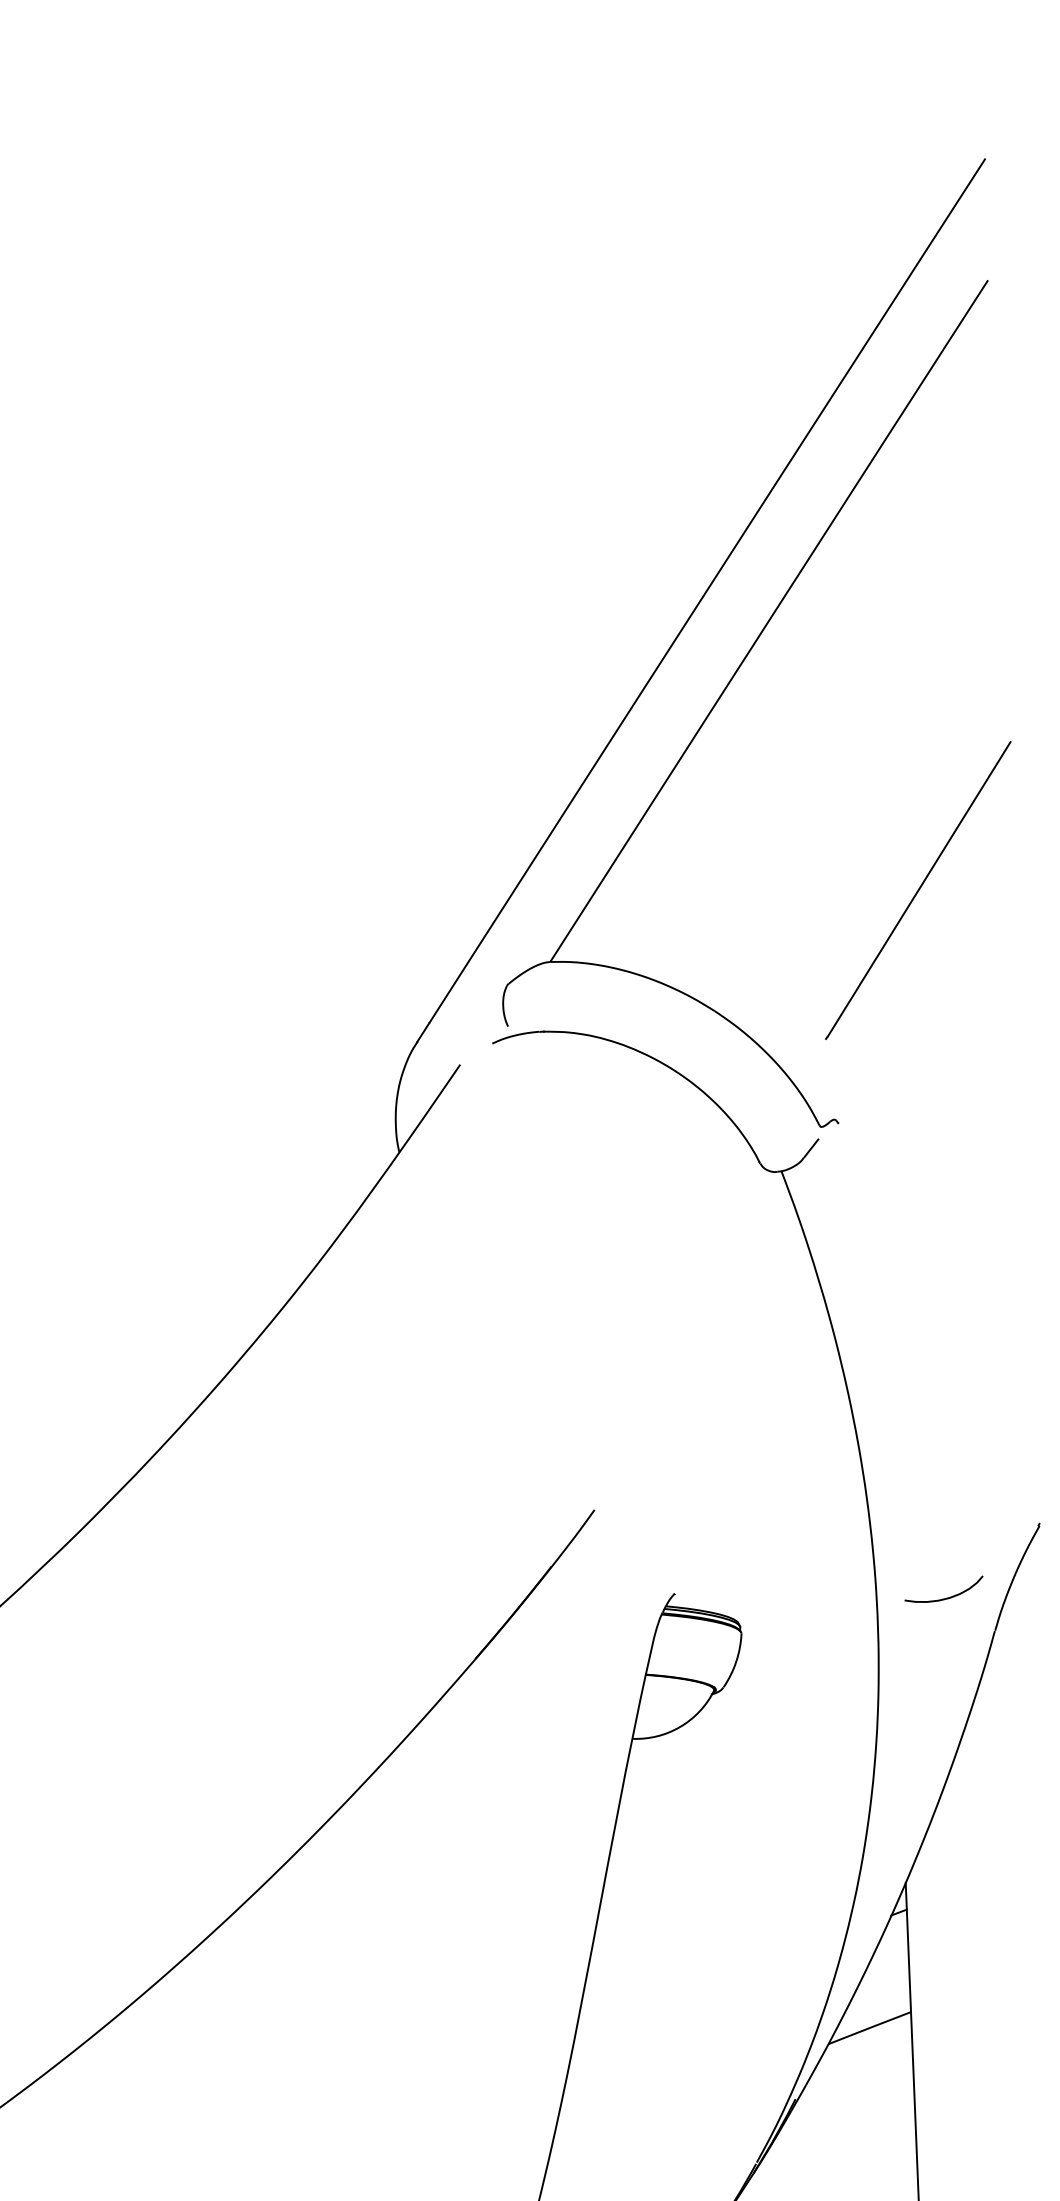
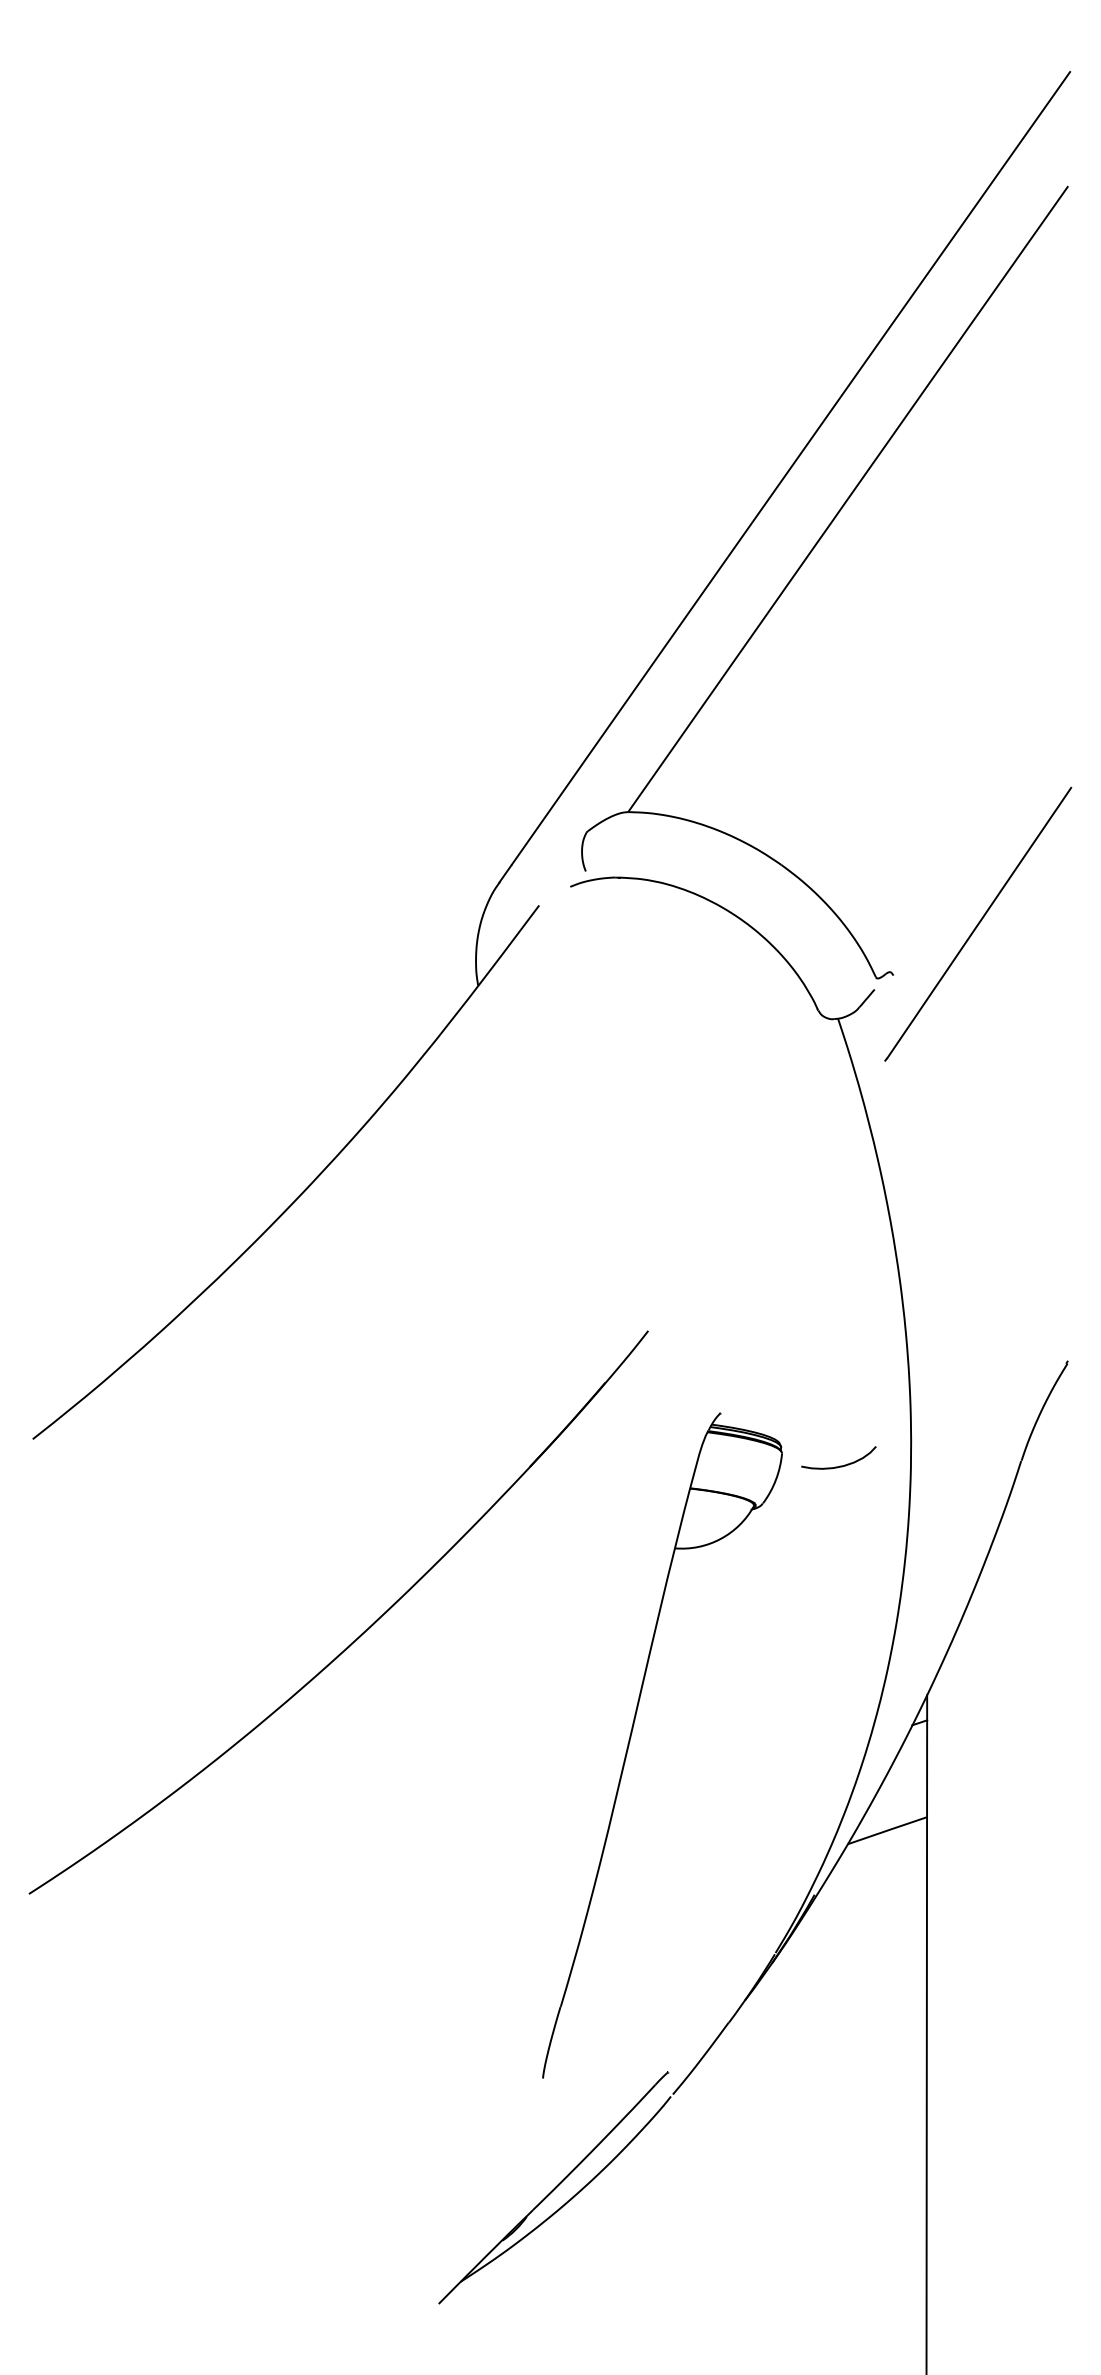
line: (918, 890) -> (978, 924), moved
curve: (946, 1597) -> (840, 1465), moved

